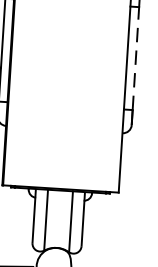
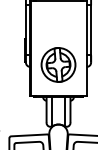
line: (136, 57) -> (91, 29), dashed -> solid
part: (64, 124) -> (58, 64), added

